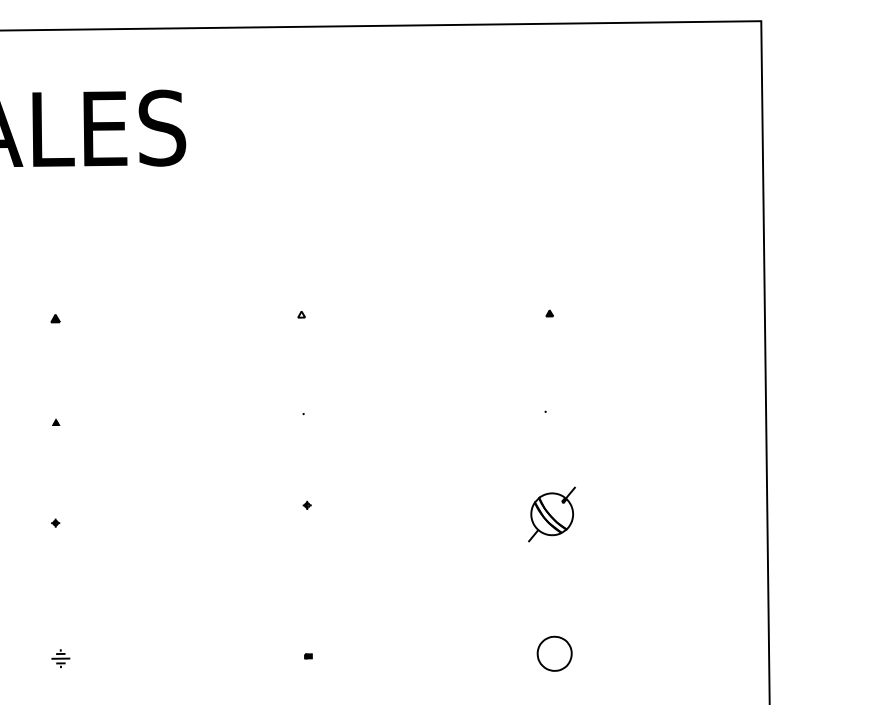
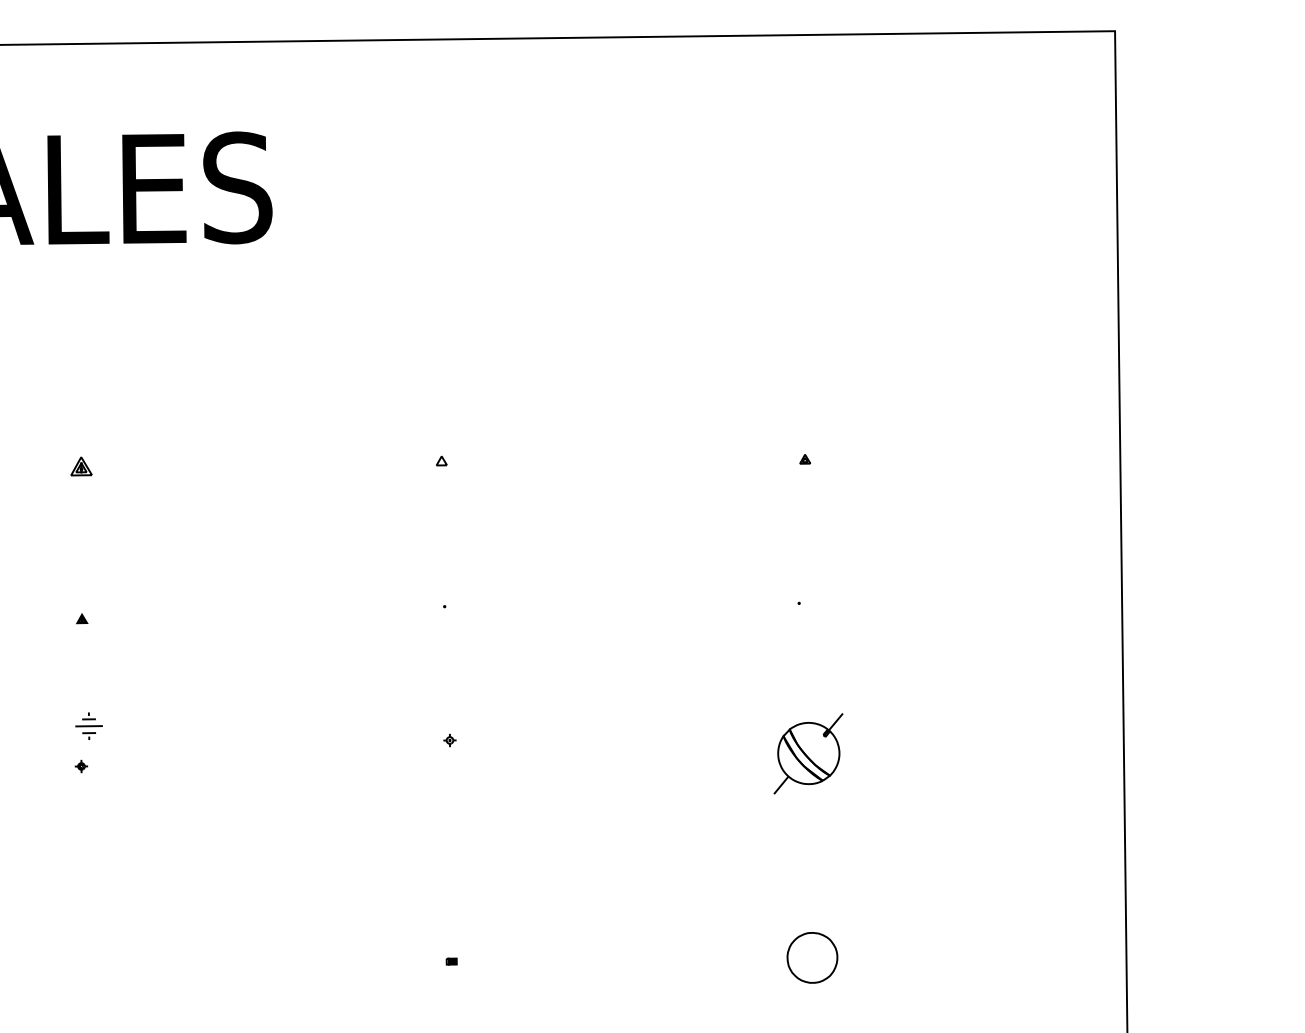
part: (55, 318) -> (81, 466), size x1.6
part: (60, 658) -> (88, 725), moved

